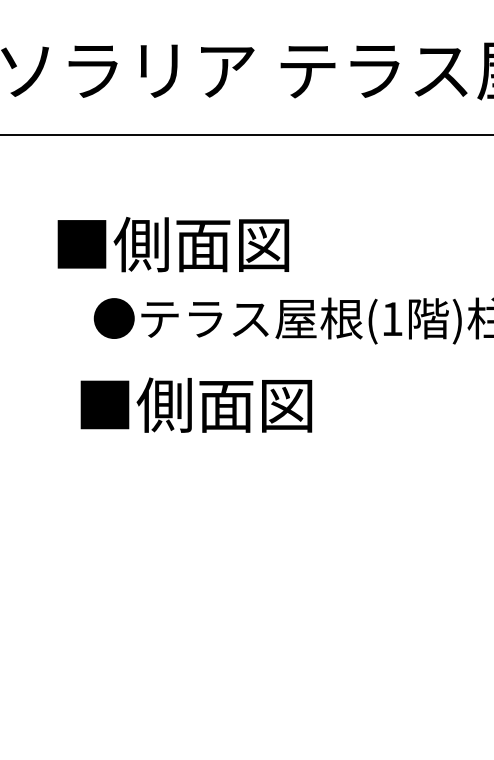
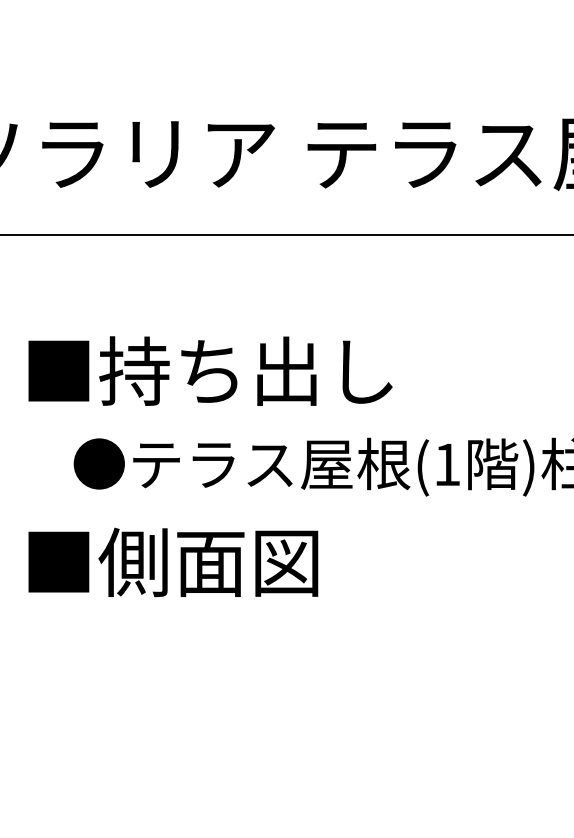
text: (230, 244) -> (244, 371), ■側面図 -> ■持ち出し
text: (196, 404) -> (173, 561), moved

